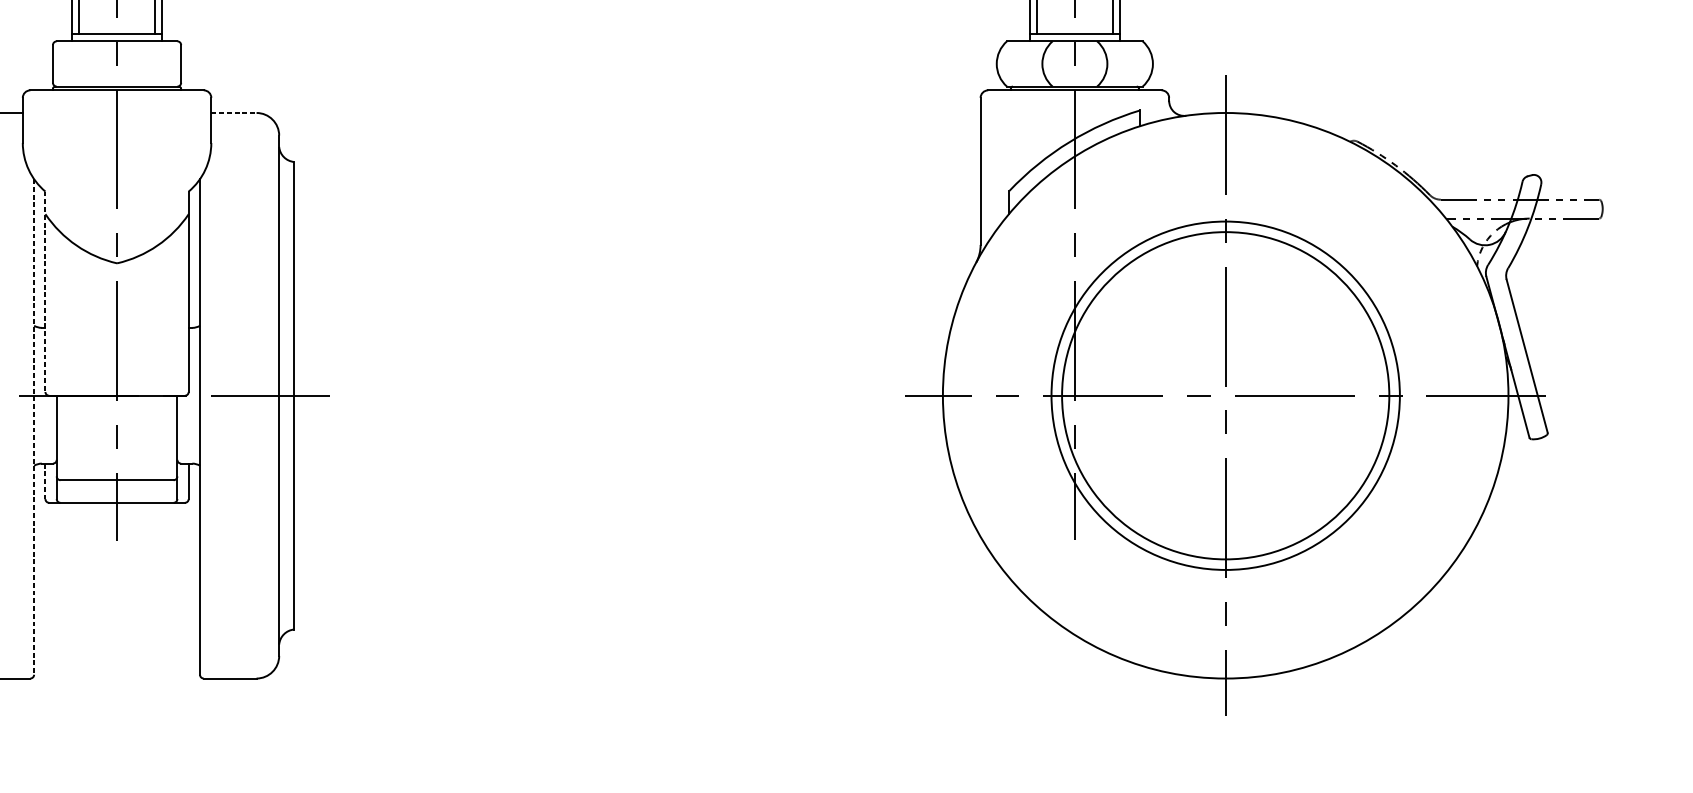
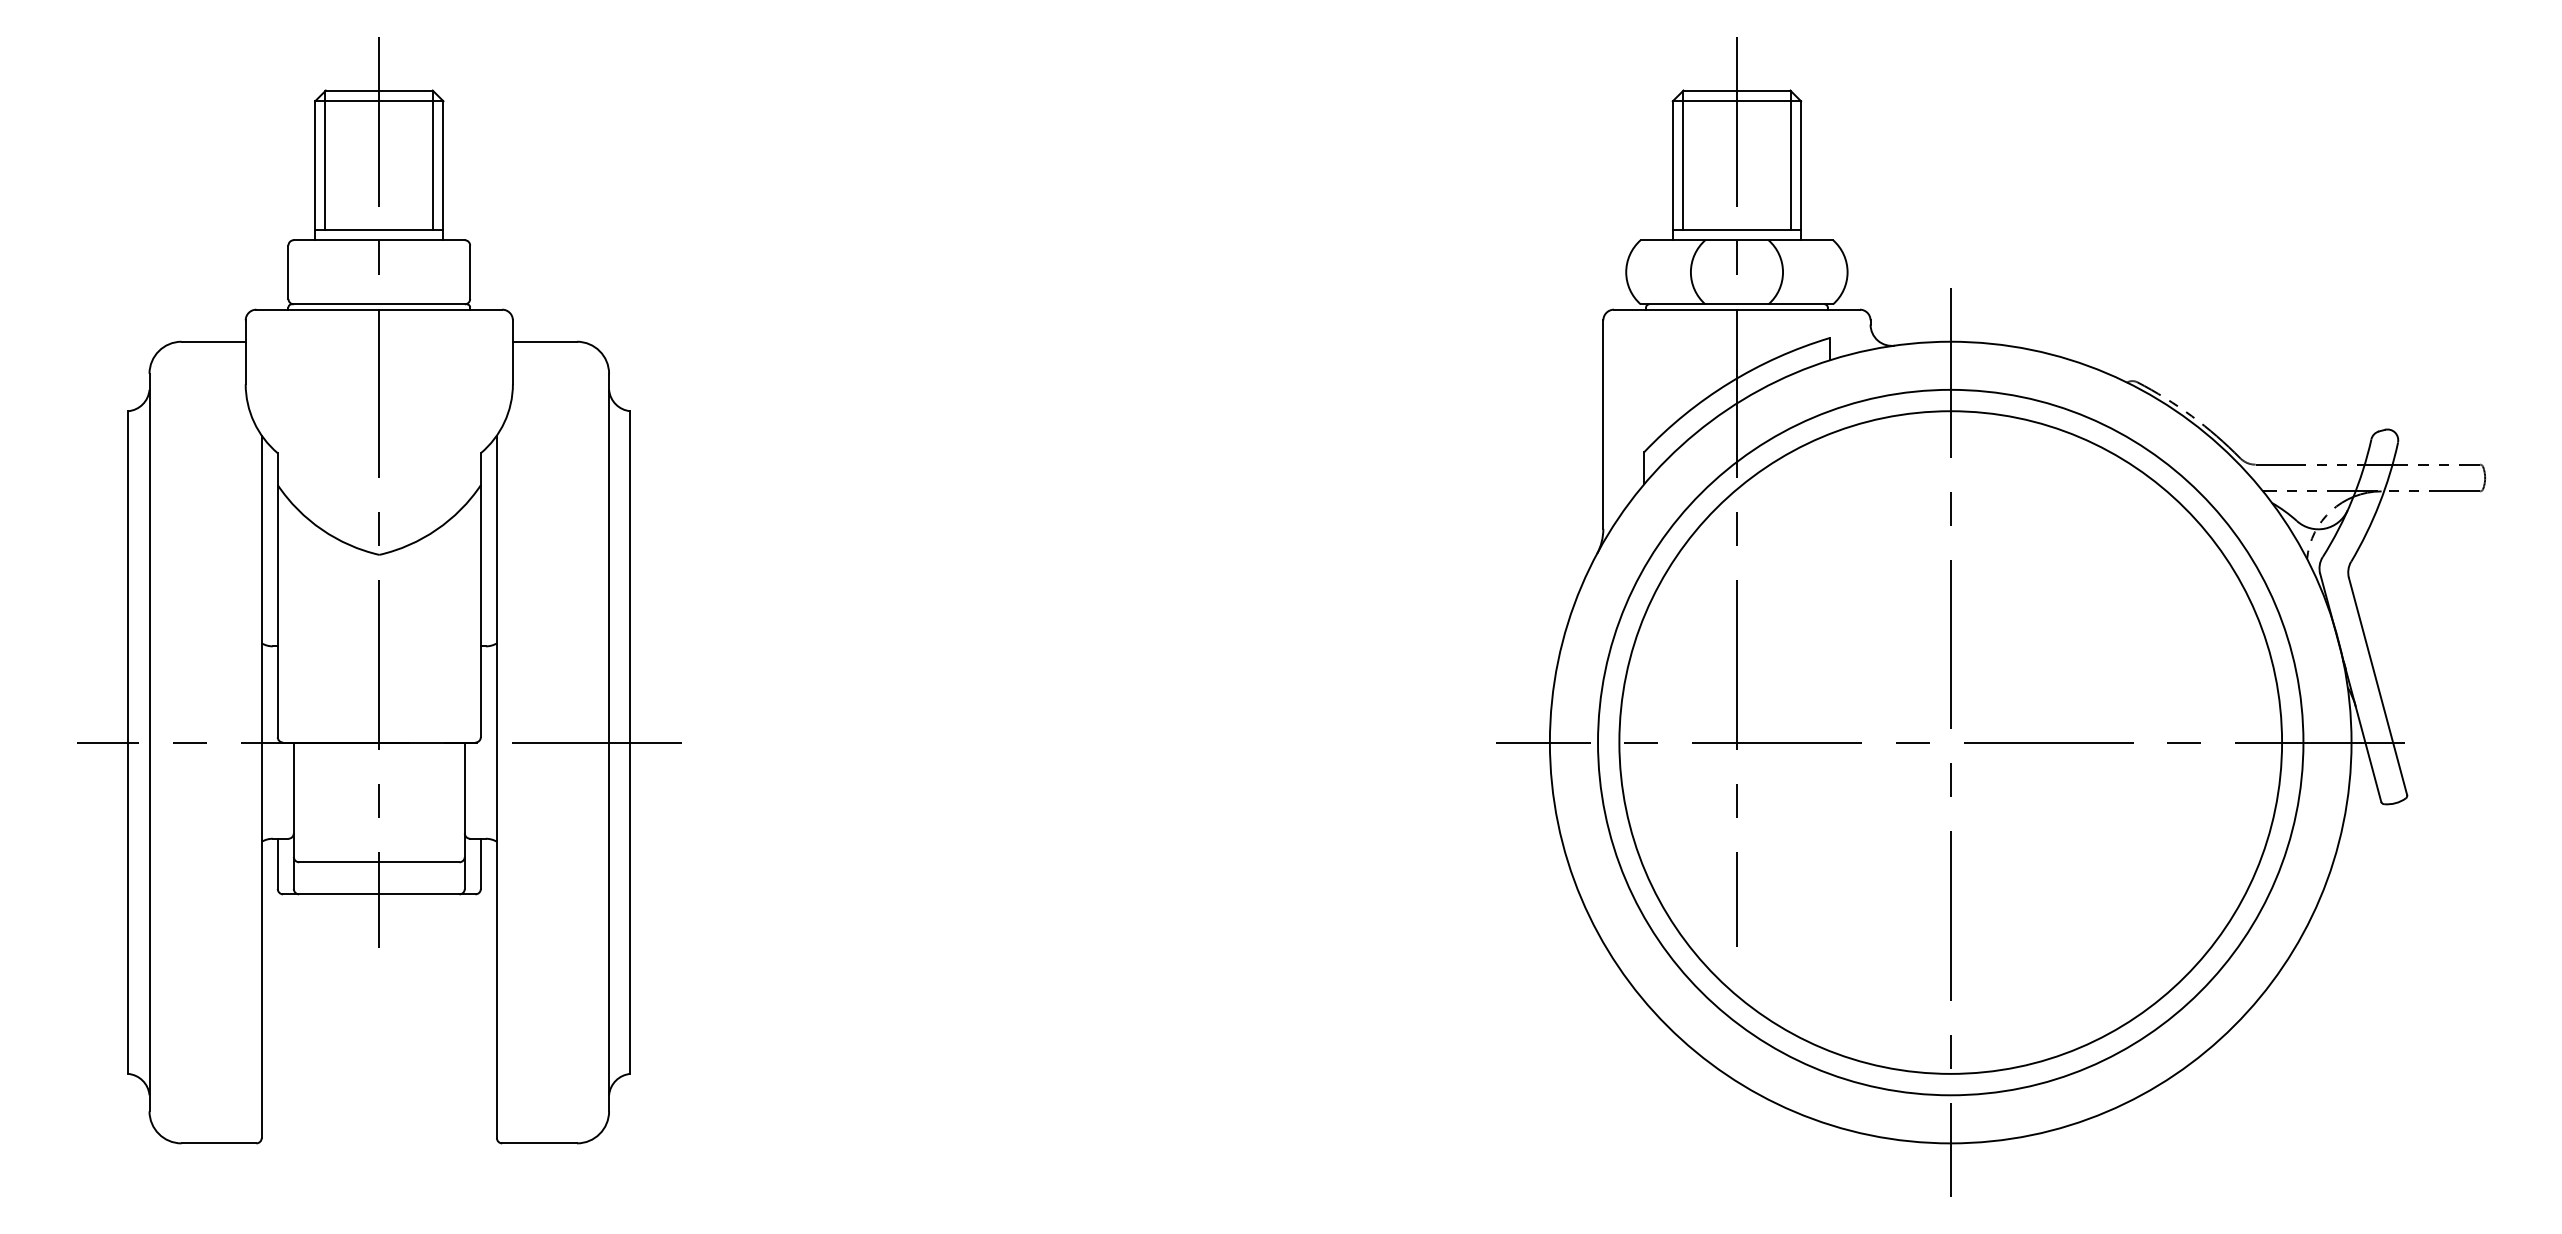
line: (234, 112) -> (545, 341), dashed -> solid
line: (45, 292) -> (277, 595), dashed -> solid
circle: (1225, 395) -> (1950, 742), size x1.43
circle: (1225, 395) -> (1950, 742), size x1.43
line: (33, 427) -> (261, 787), dashed -> solid
line: (45, 481) -> (277, 864), dashed -> solid

